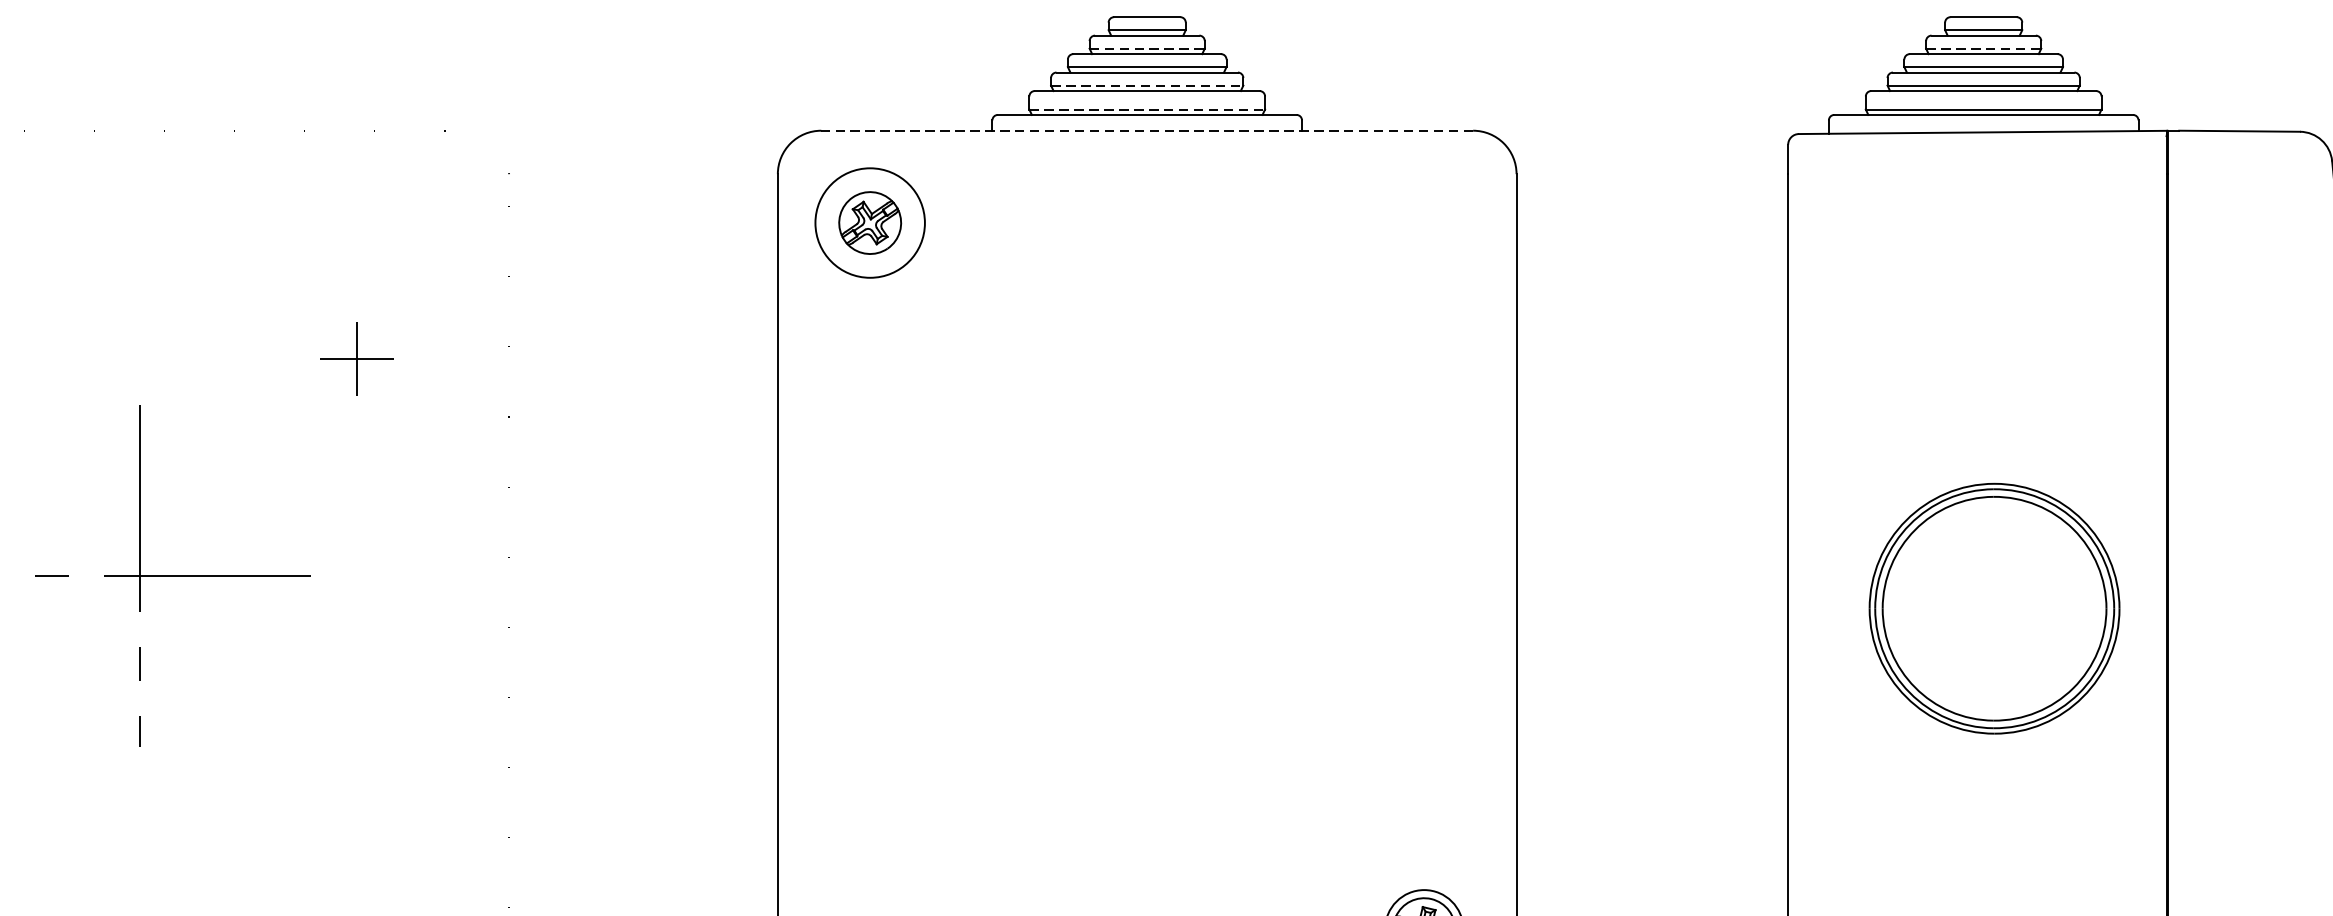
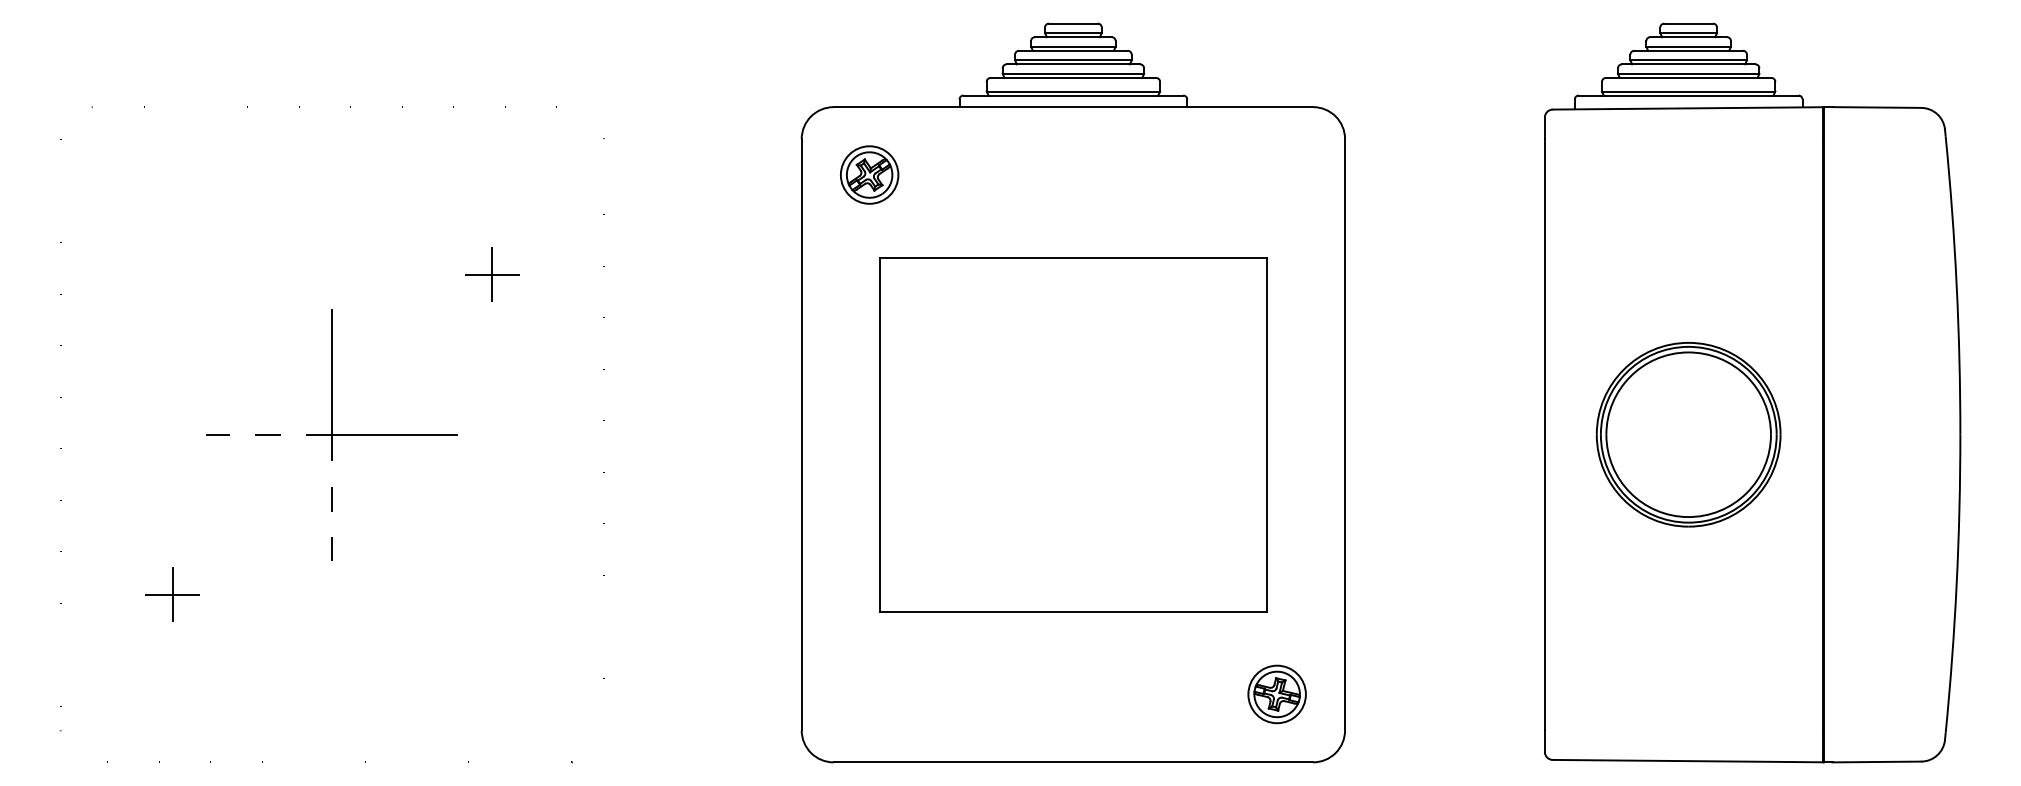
line: (1147, 48) -> (1073, 46), dashed -> solid
line: (1984, 48) -> (1689, 46), dashed -> solid
line: (1147, 84) -> (1073, 73), dashed -> solid
line: (1147, 109) -> (1073, 91), dashed -> solid
line: (1147, 131) -> (1073, 107), dashed -> solid
circle: (870, 222) -> (869, 174), size x0.71
part: (1147, 575) -> (1073, 434), added
part: (1994, 608) -> (1688, 434), moved

